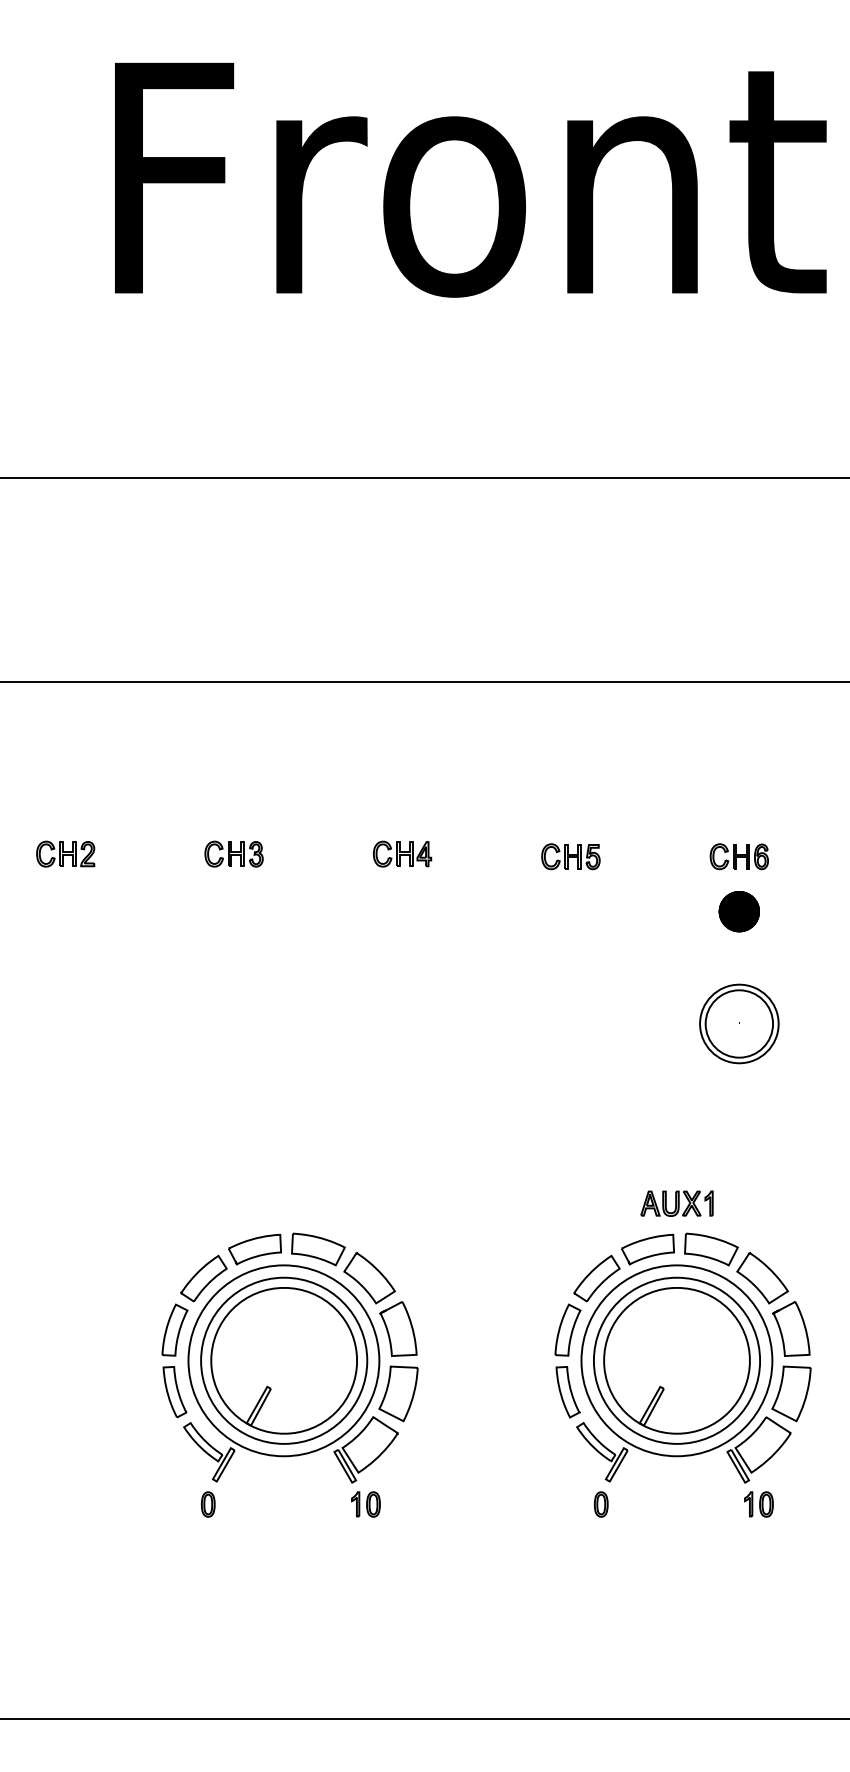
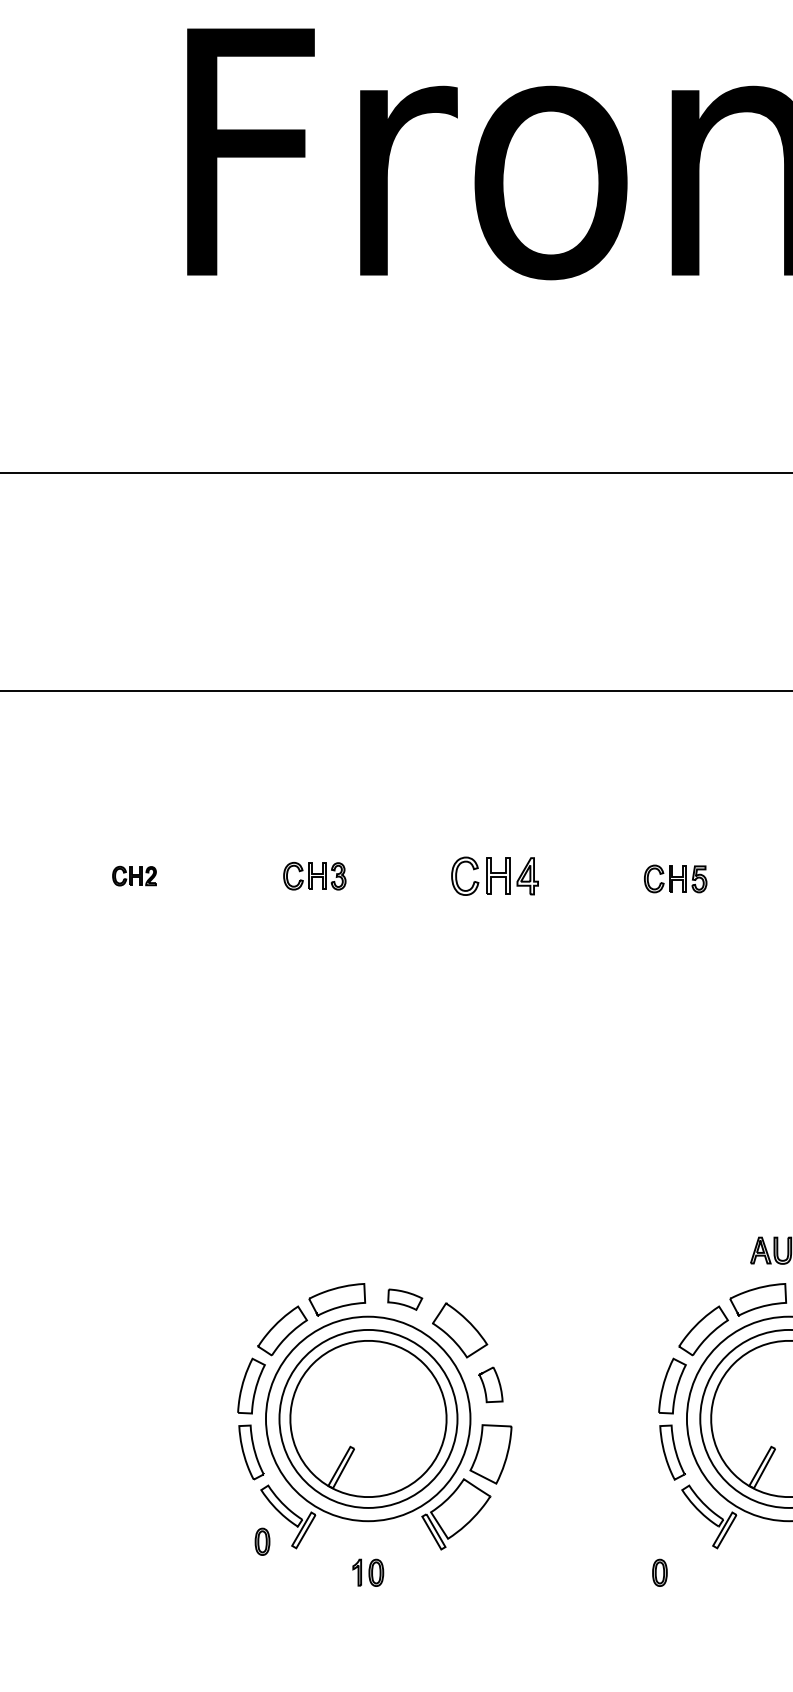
part: (65, 853) -> (134, 875), size x0.7
part: (402, 853) -> (495, 875), size x1.4
part: (318, 1249) -> (405, 1299), size x0.6
part: (398, 1328) -> (490, 1384), size x0.6
part: (208, 1504) -> (262, 1541), moved
part: (365, 1504) -> (367, 1572), moved
part: (601, 1504) -> (660, 1572), moved

